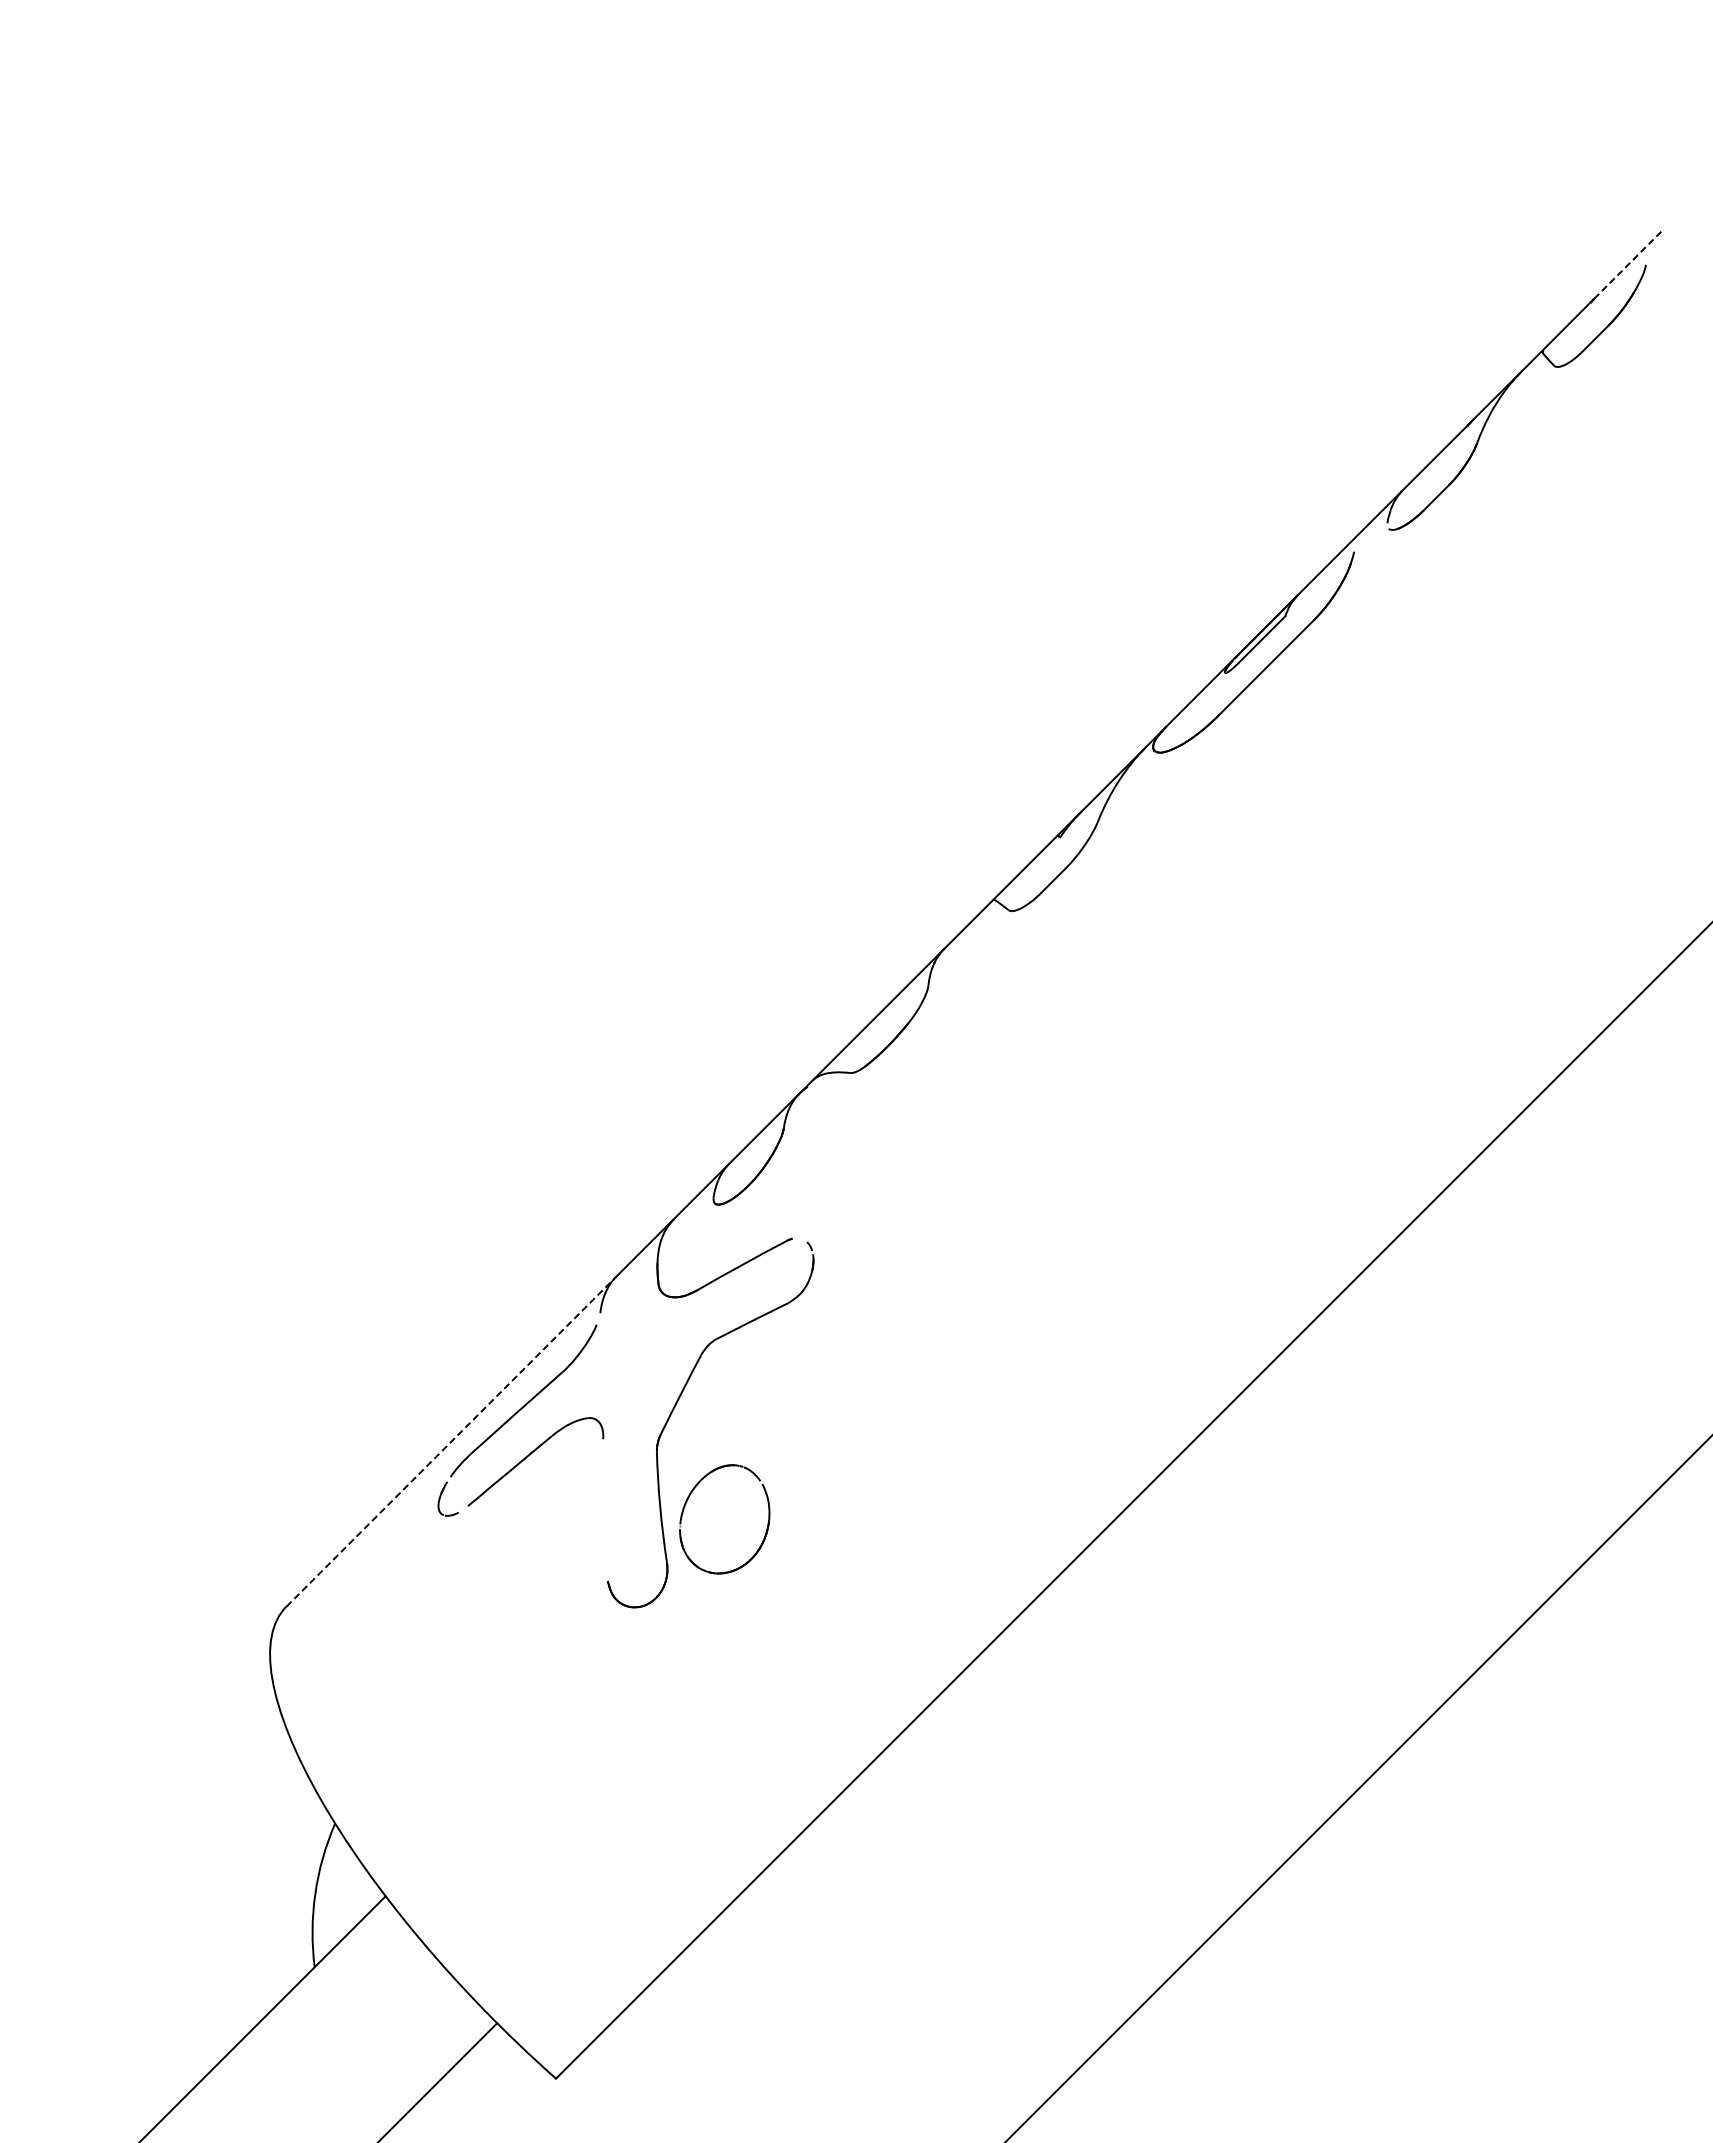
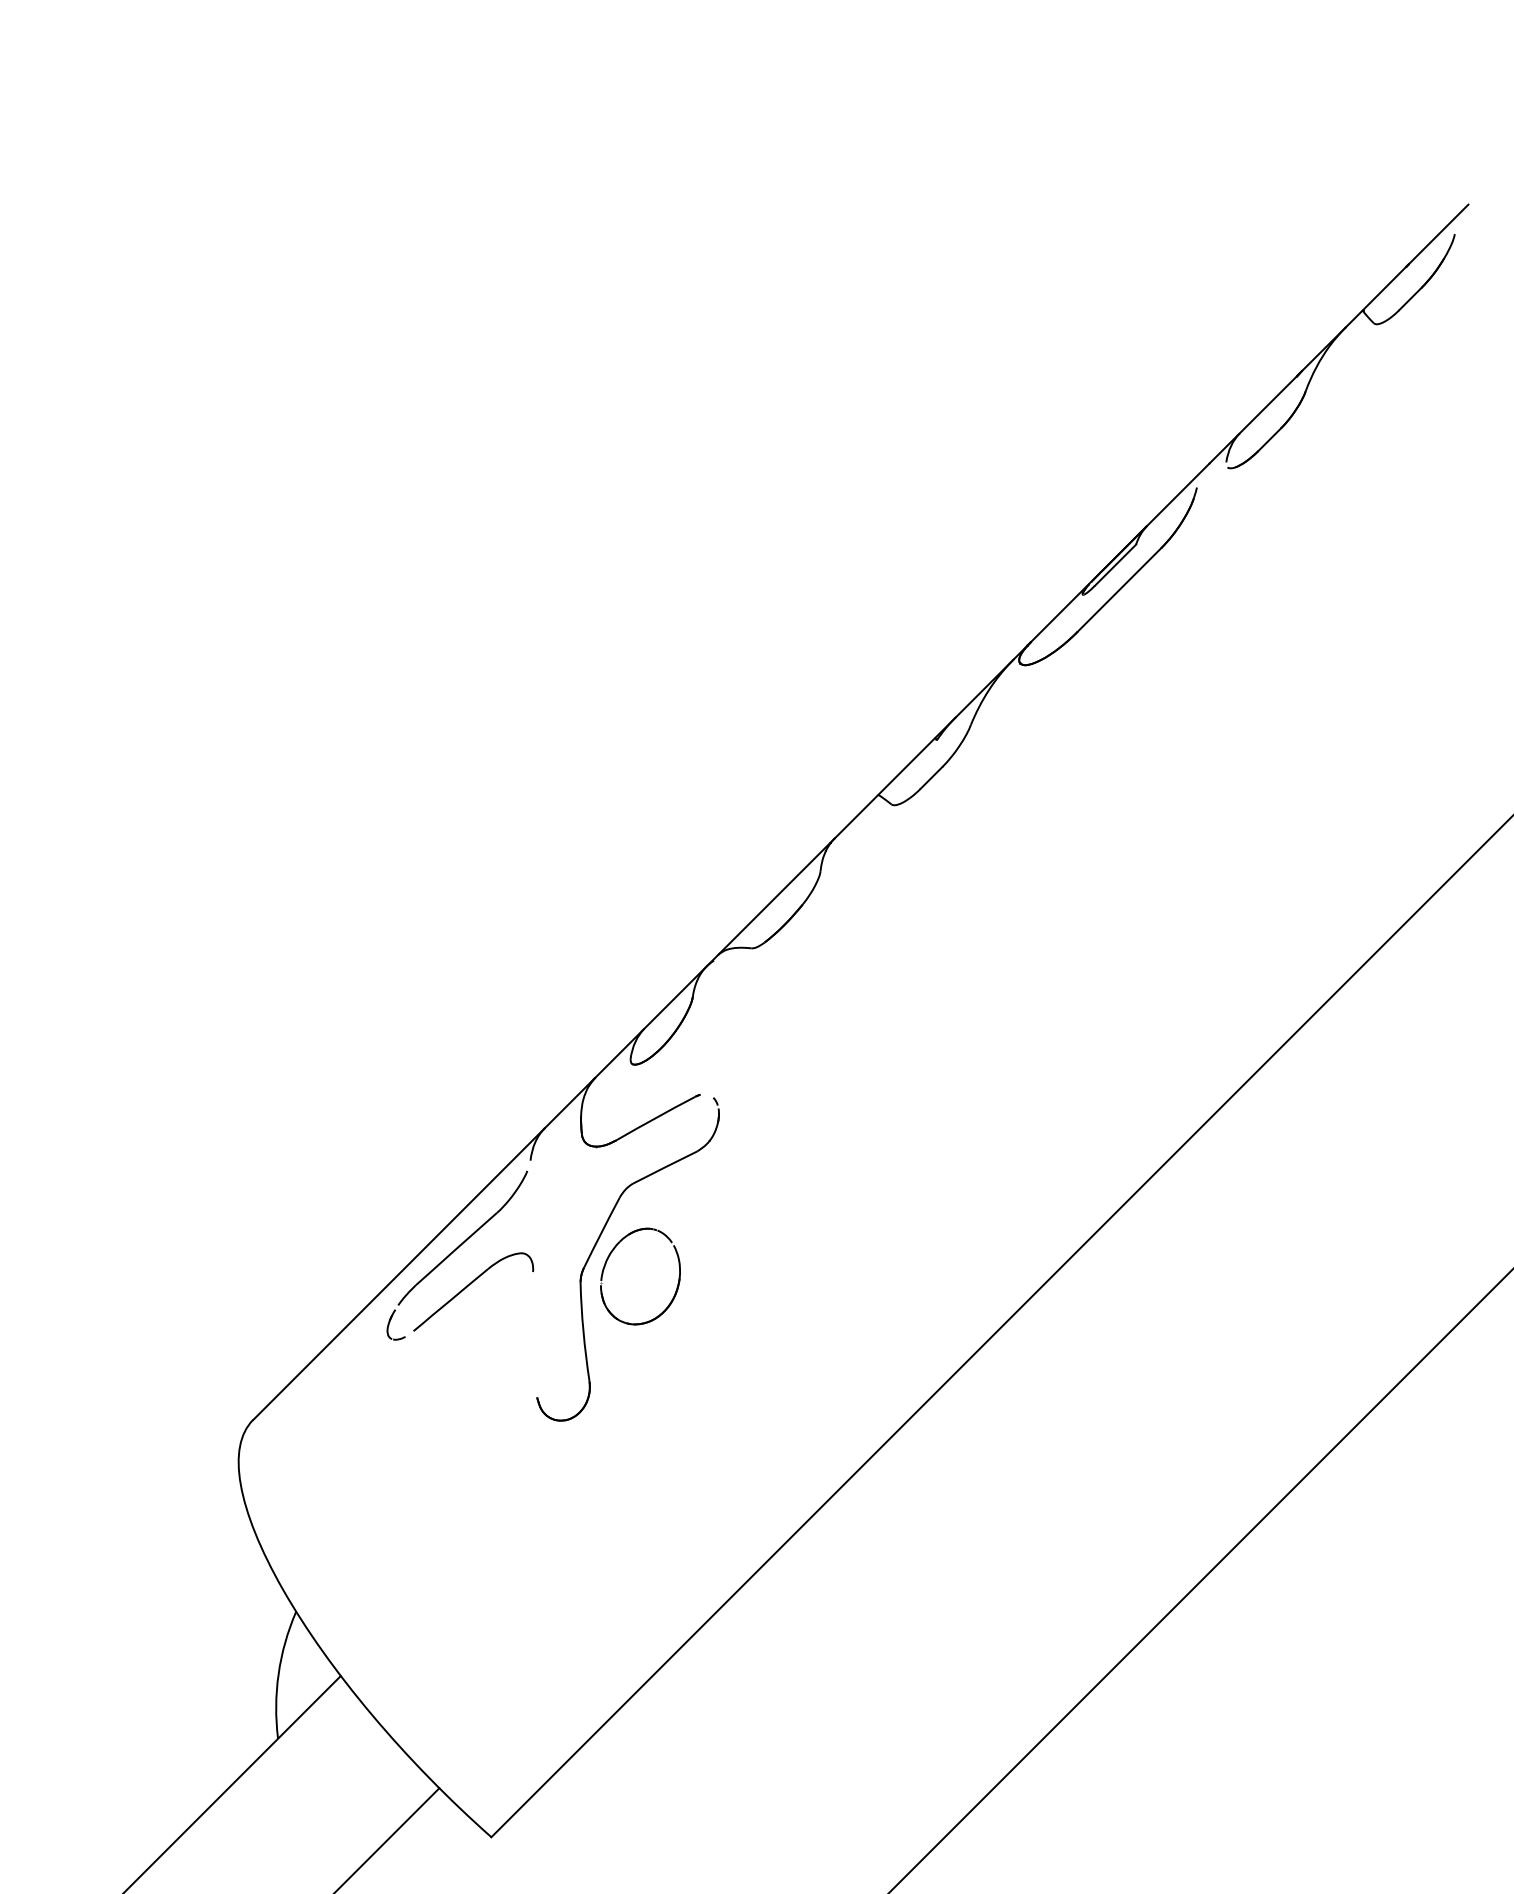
line: (1627, 265) -> (1438, 234), dashed -> solid
line: (451, 1441) -> (399, 1274), dashed -> solid
part: (686, 1504) -> (606, 1263), moved

